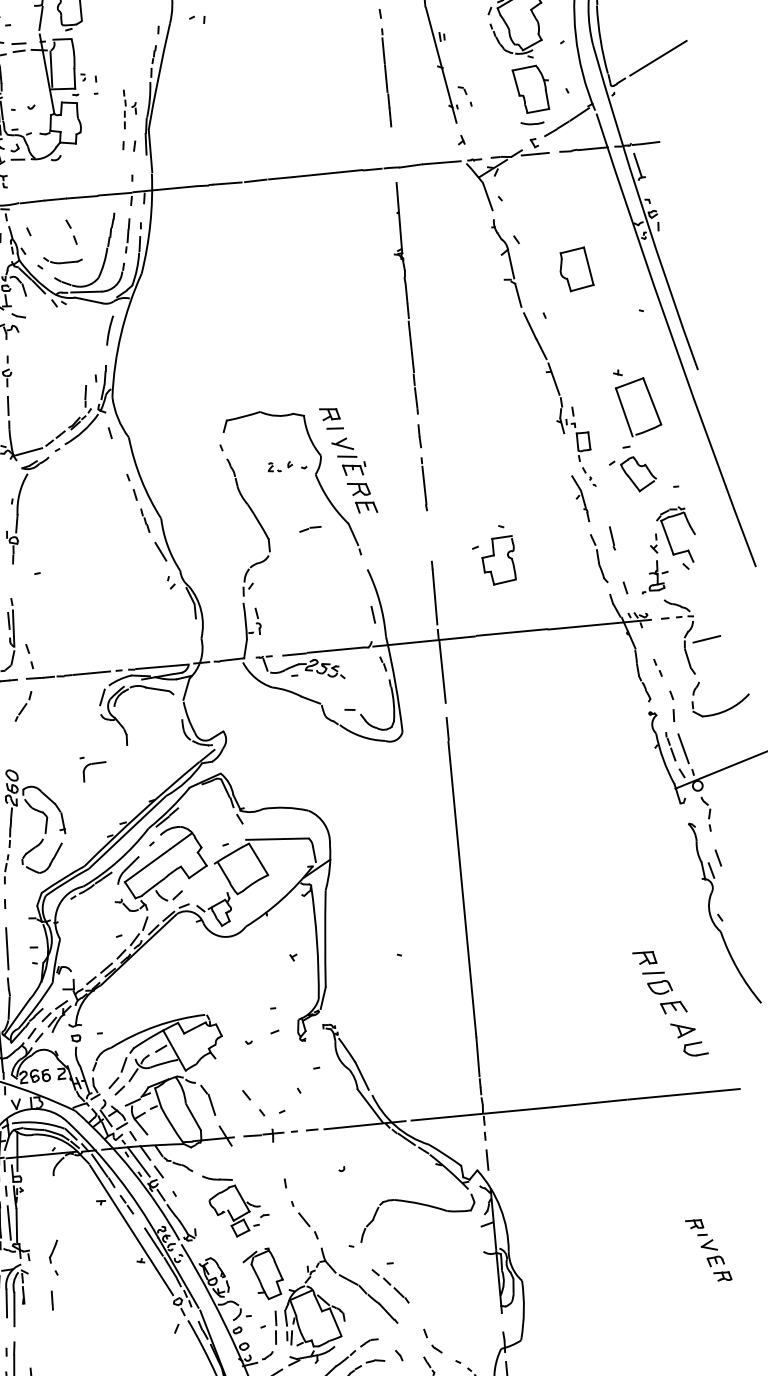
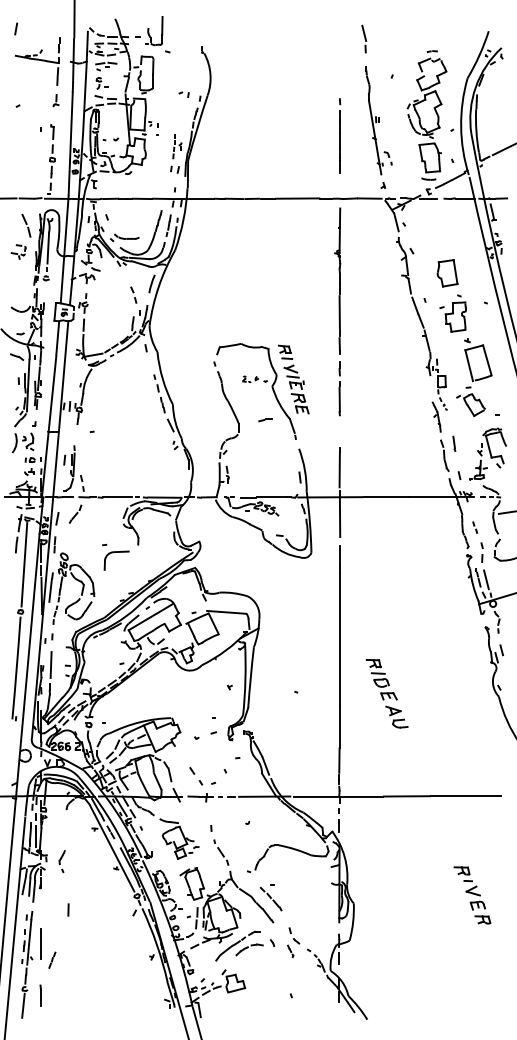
part: (196, 19) -> (183, 94), moved
part: (71, 231) -> (133, 294), moved
part: (492, 555) -> (452, 313), moved
part: (93, 768) -> (115, 557), size x1.67
part: (669, 1003) -> (386, 693), moved
part: (708, 1250) -> (472, 895), size x1.43
line: (52, 1299) -> (68, 909), moved

